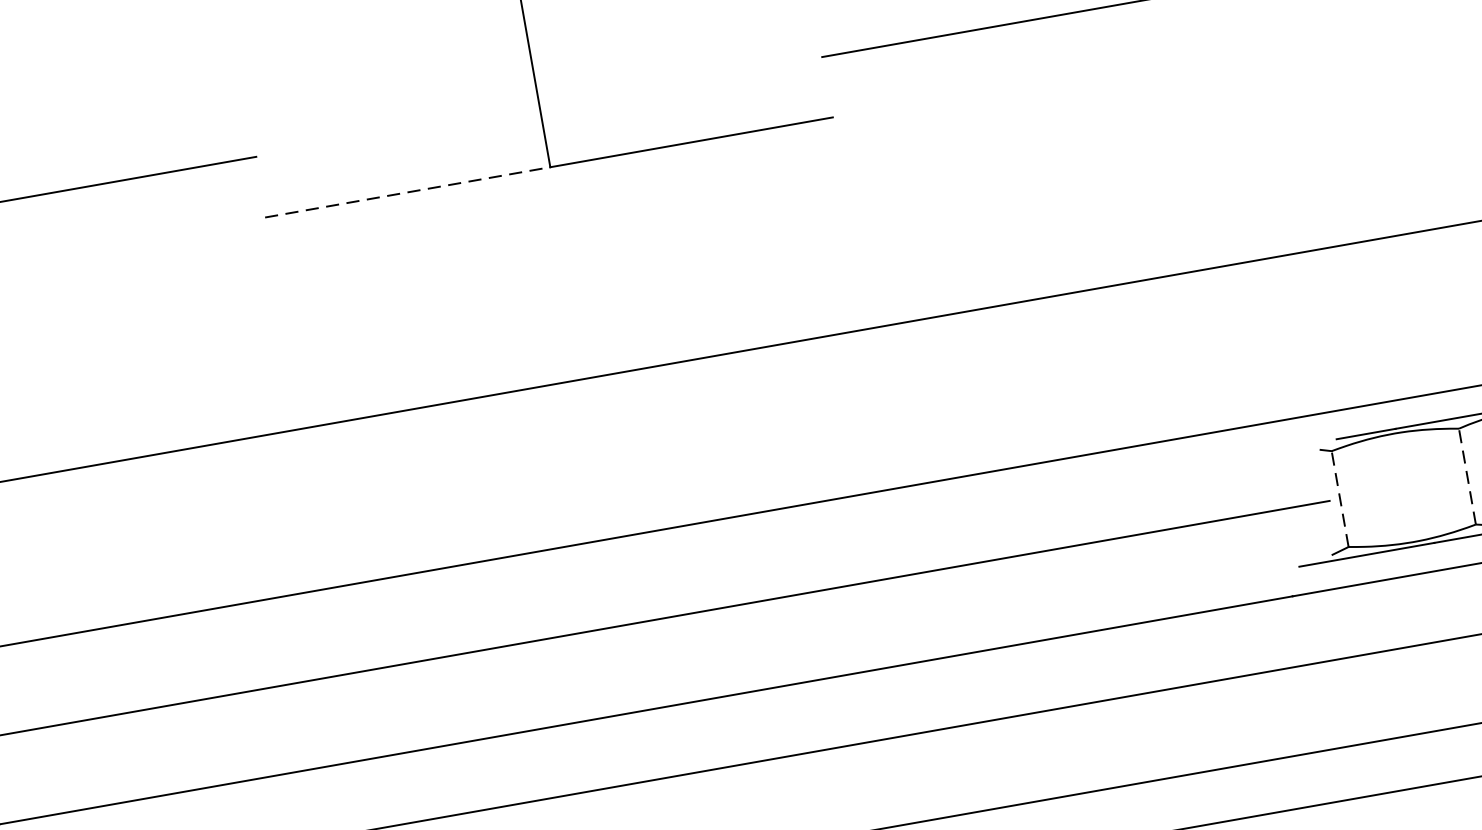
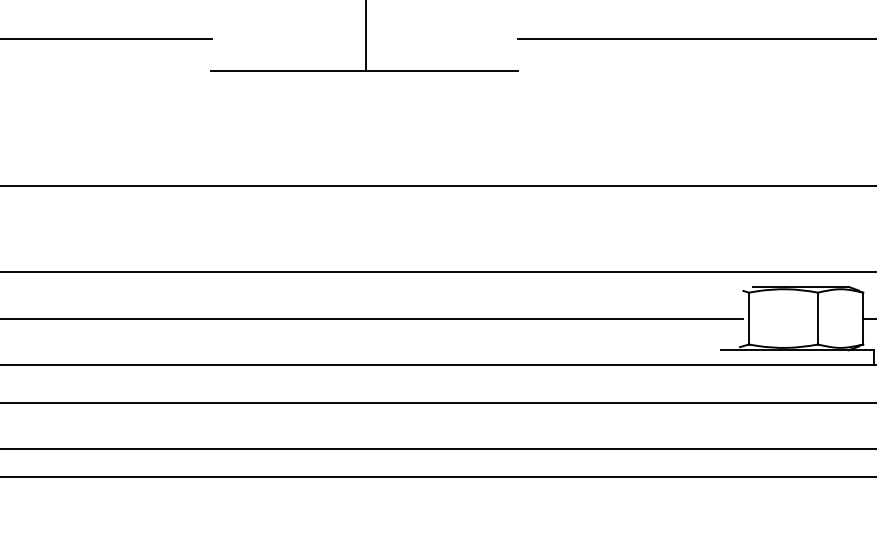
line: (407, 192) -> (288, 71), dashed -> solid
line: (1466, 476) -> (817, 318), dashed -> solid
line: (1340, 498) -> (749, 318), dashed -> solid

